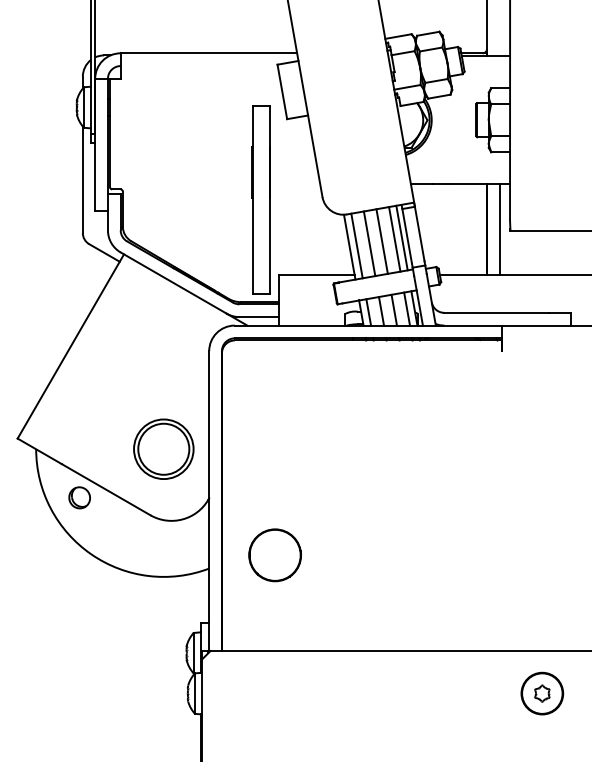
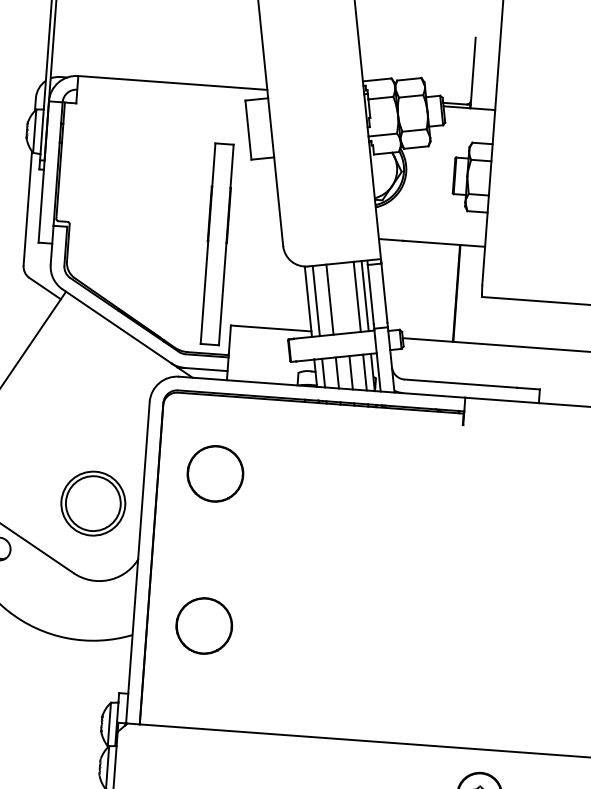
line: (499, 229) -> (470, 294), removed
line: (381, 241) -> (342, 298), removed
part: (274, 413) -> (214, 474), added

